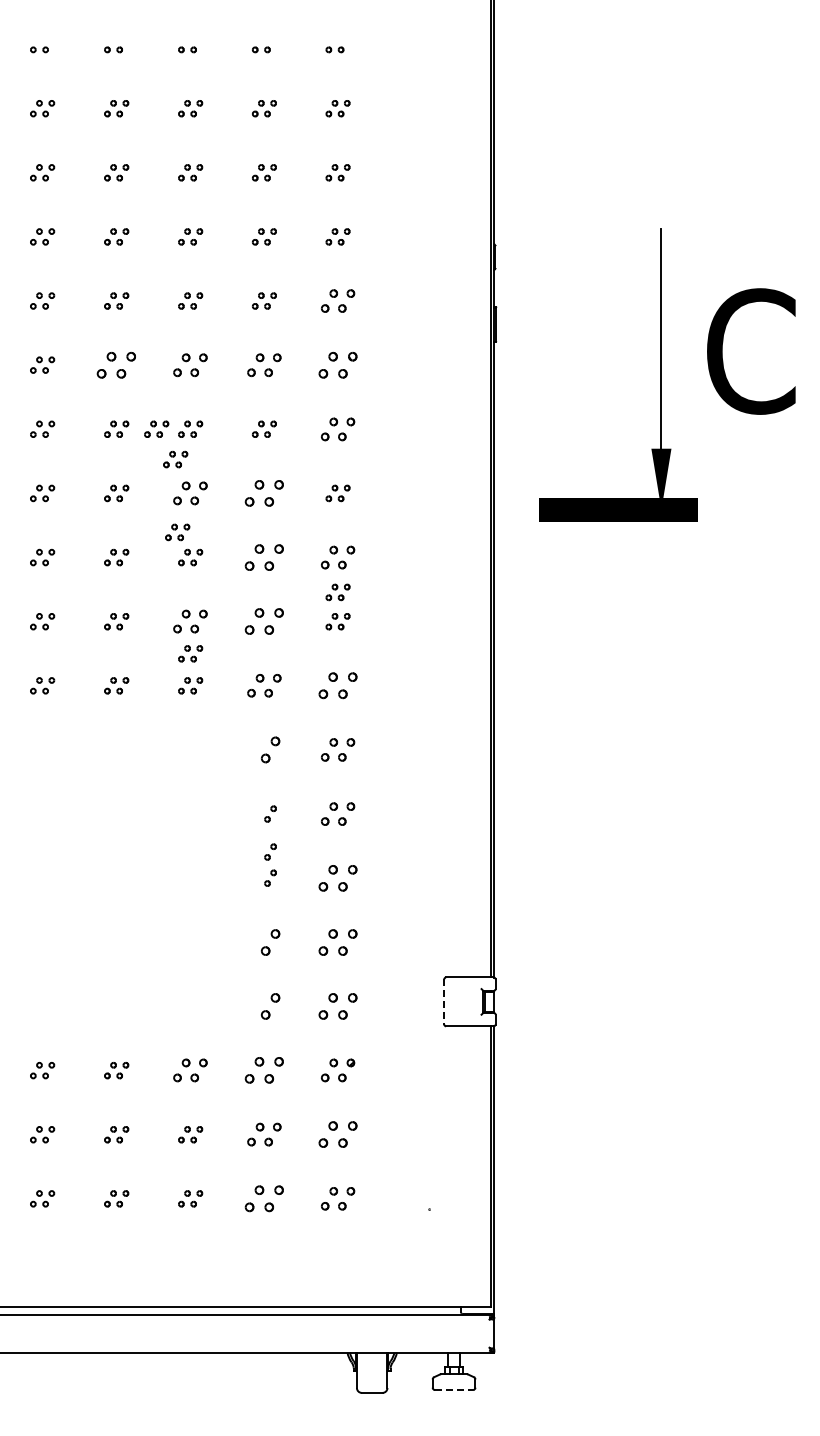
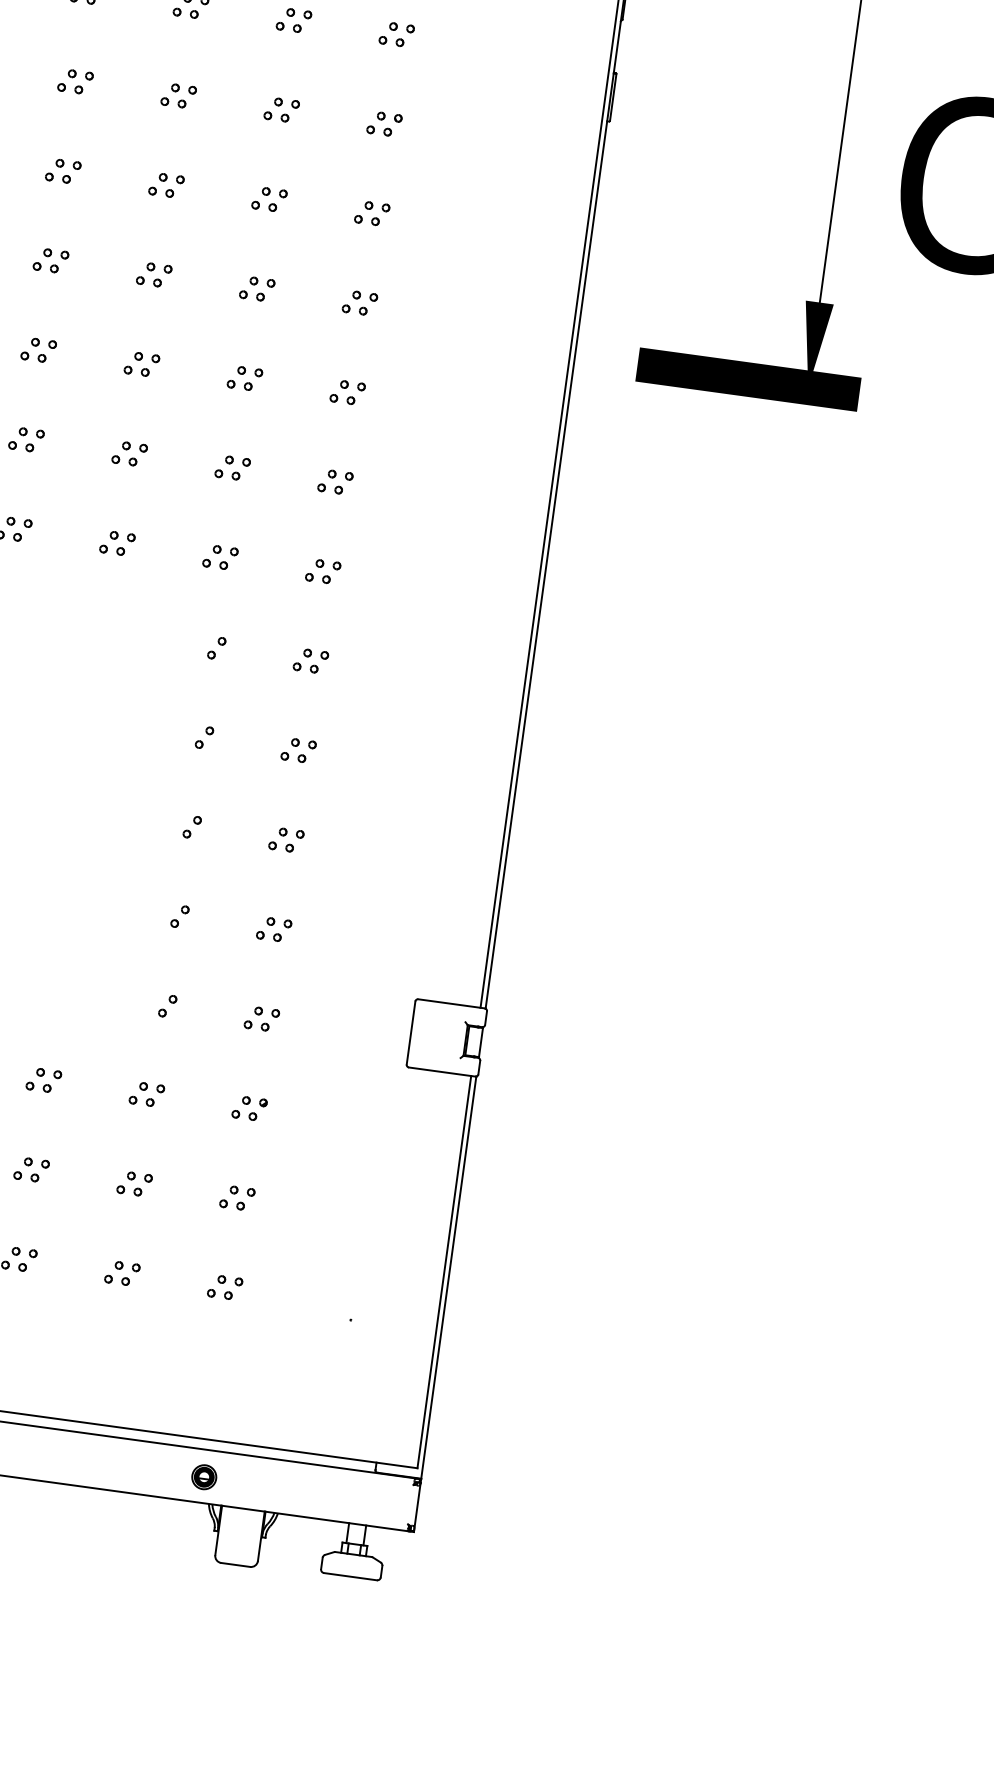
part: (337, 300) -> (396, 33), size x0.71
part: (116, 364) -> (75, 80), size x0.62
part: (190, 364) -> (178, 94), size x0.71
part: (264, 364) -> (282, 109), size x0.71
part: (337, 364) -> (383, 123), size x0.62
part: (156, 428) -> (119, 177), removed
part: (337, 428) -> (371, 212), size x0.71
part: (175, 459) -> (139, 224), removed
part: (190, 493) -> (154, 275), size x0.71
part: (264, 493) -> (257, 289), size x0.62
part: (177, 532) -> (128, 326), removed
part: (264, 557) -> (245, 378), size x0.62
part: (337, 557) -> (346, 392), size x0.71
part: (337, 592) -> (340, 441), removed
part: (190, 621) -> (129, 453), size x0.71
part: (264, 621) -> (232, 467), size x0.62
part: (190, 653) -> (123, 498), removed
part: (264, 685) -> (220, 557), size x0.71
part: (337, 685) -> (322, 571), size x0.62
part: (270, 749) -> (216, 647), size x0.62
part: (337, 749) -> (310, 660), size x0.71
part: (337, 813) -> (298, 749), size x0.71
part: (270, 851) -> (197, 789), removed
part: (337, 877) -> (285, 839), size x0.62
part: (270, 941) -> (180, 915), size x0.62
part: (337, 941) -> (273, 928), size x0.62
line: (444, 1001) -> (411, 1032), dashed -> solid
part: (270, 1006) -> (167, 1006), size x0.62
part: (337, 1006) -> (261, 1019), size x0.62
part: (190, 1070) -> (43, 1080), size x0.71
part: (264, 1070) -> (147, 1094), size x0.62
part: (337, 1070) -> (248, 1108), size x0.71
part: (264, 1134) -> (134, 1183), size x0.71
part: (337, 1134) -> (236, 1197), size x0.62
part: (264, 1198) -> (122, 1273), size x0.62
part: (337, 1198) -> (224, 1286), size x0.71
part: (341, 1333) -> (204, 1476), added
line: (454, 1390) -> (351, 1577), dashed -> solid

